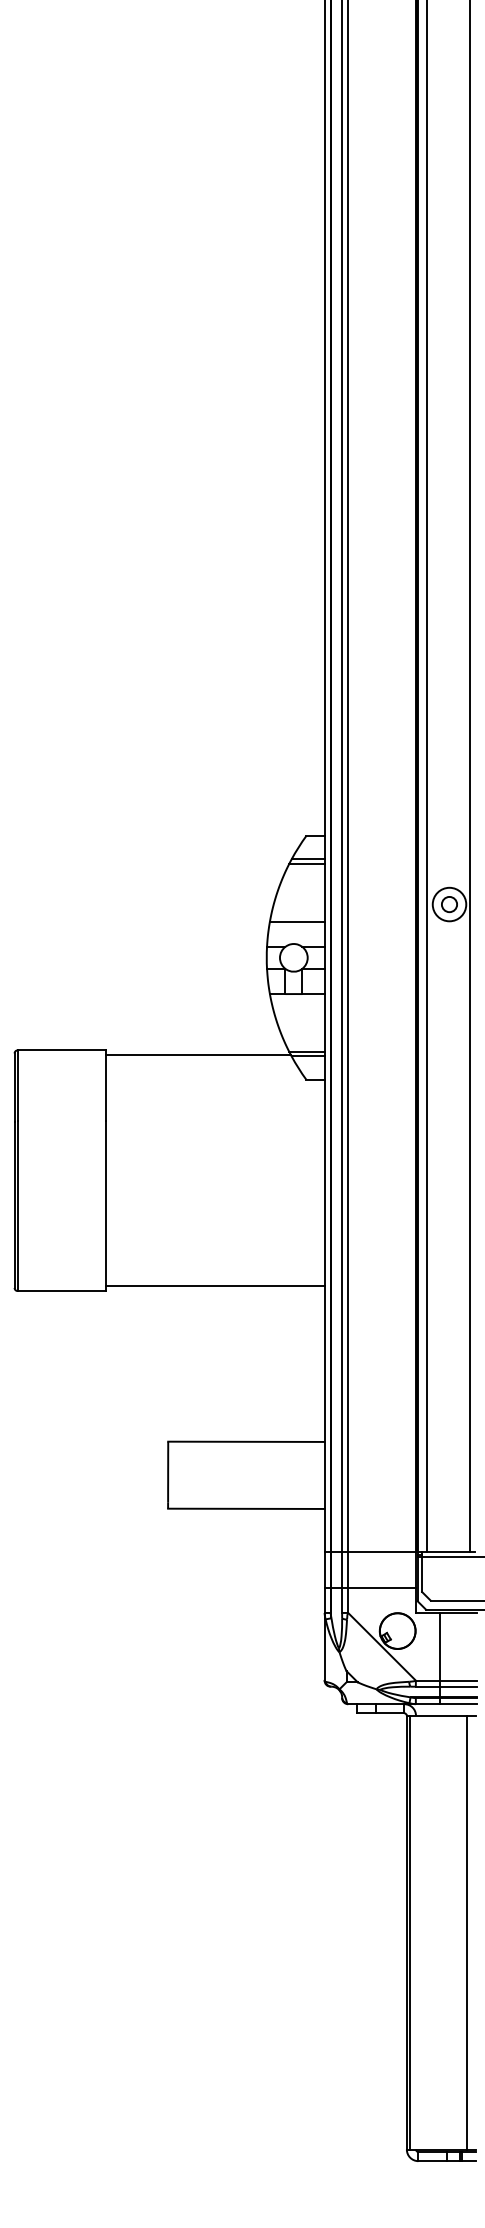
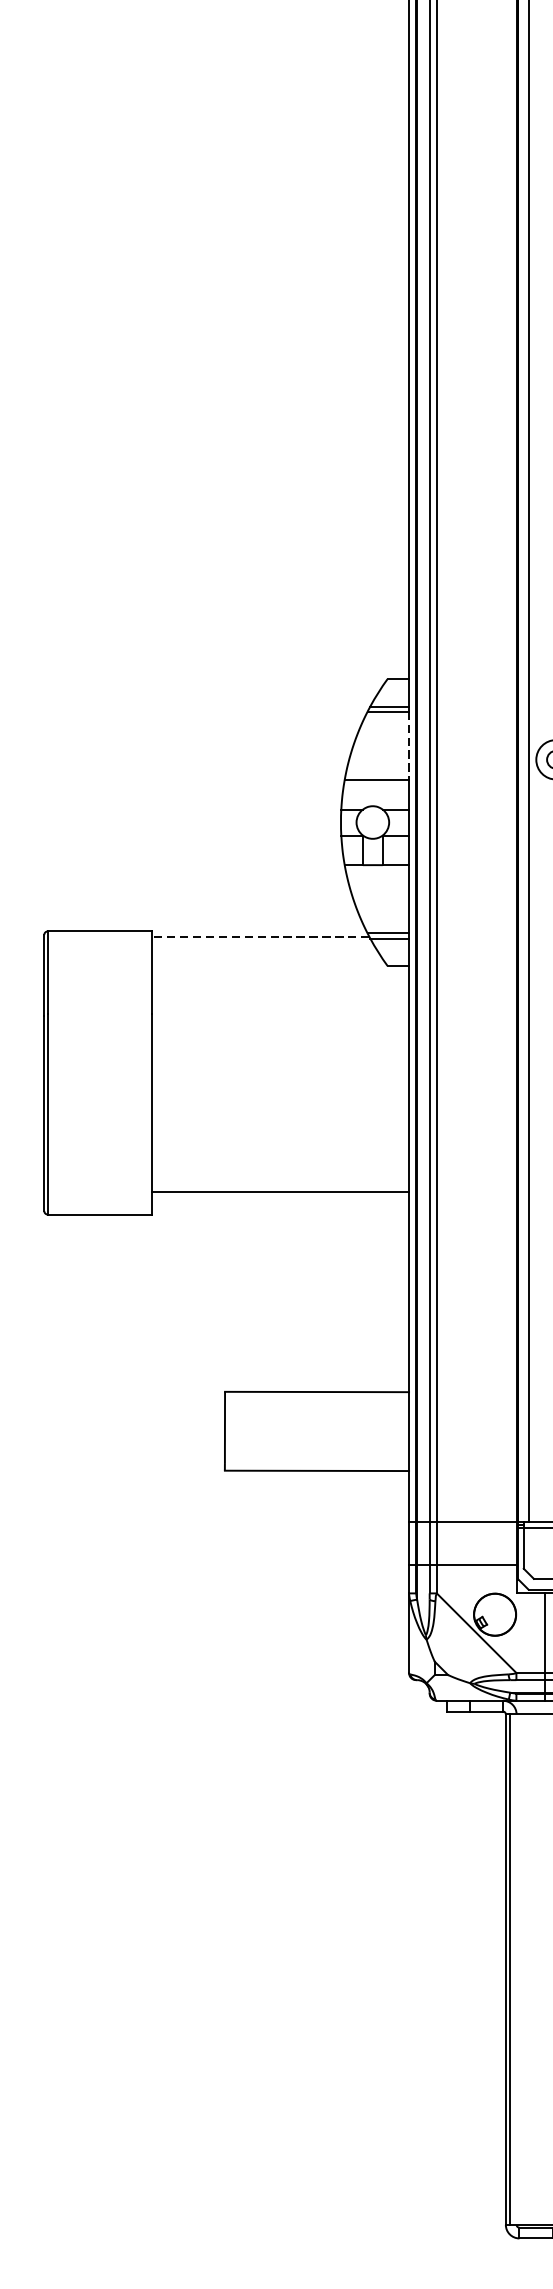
line: (324, 893) -> (408, 746), solid -> dashed
line: (197, 1054) -> (259, 936), solid -> dashed
line: (214, 1286) -> (279, 1191), moved

